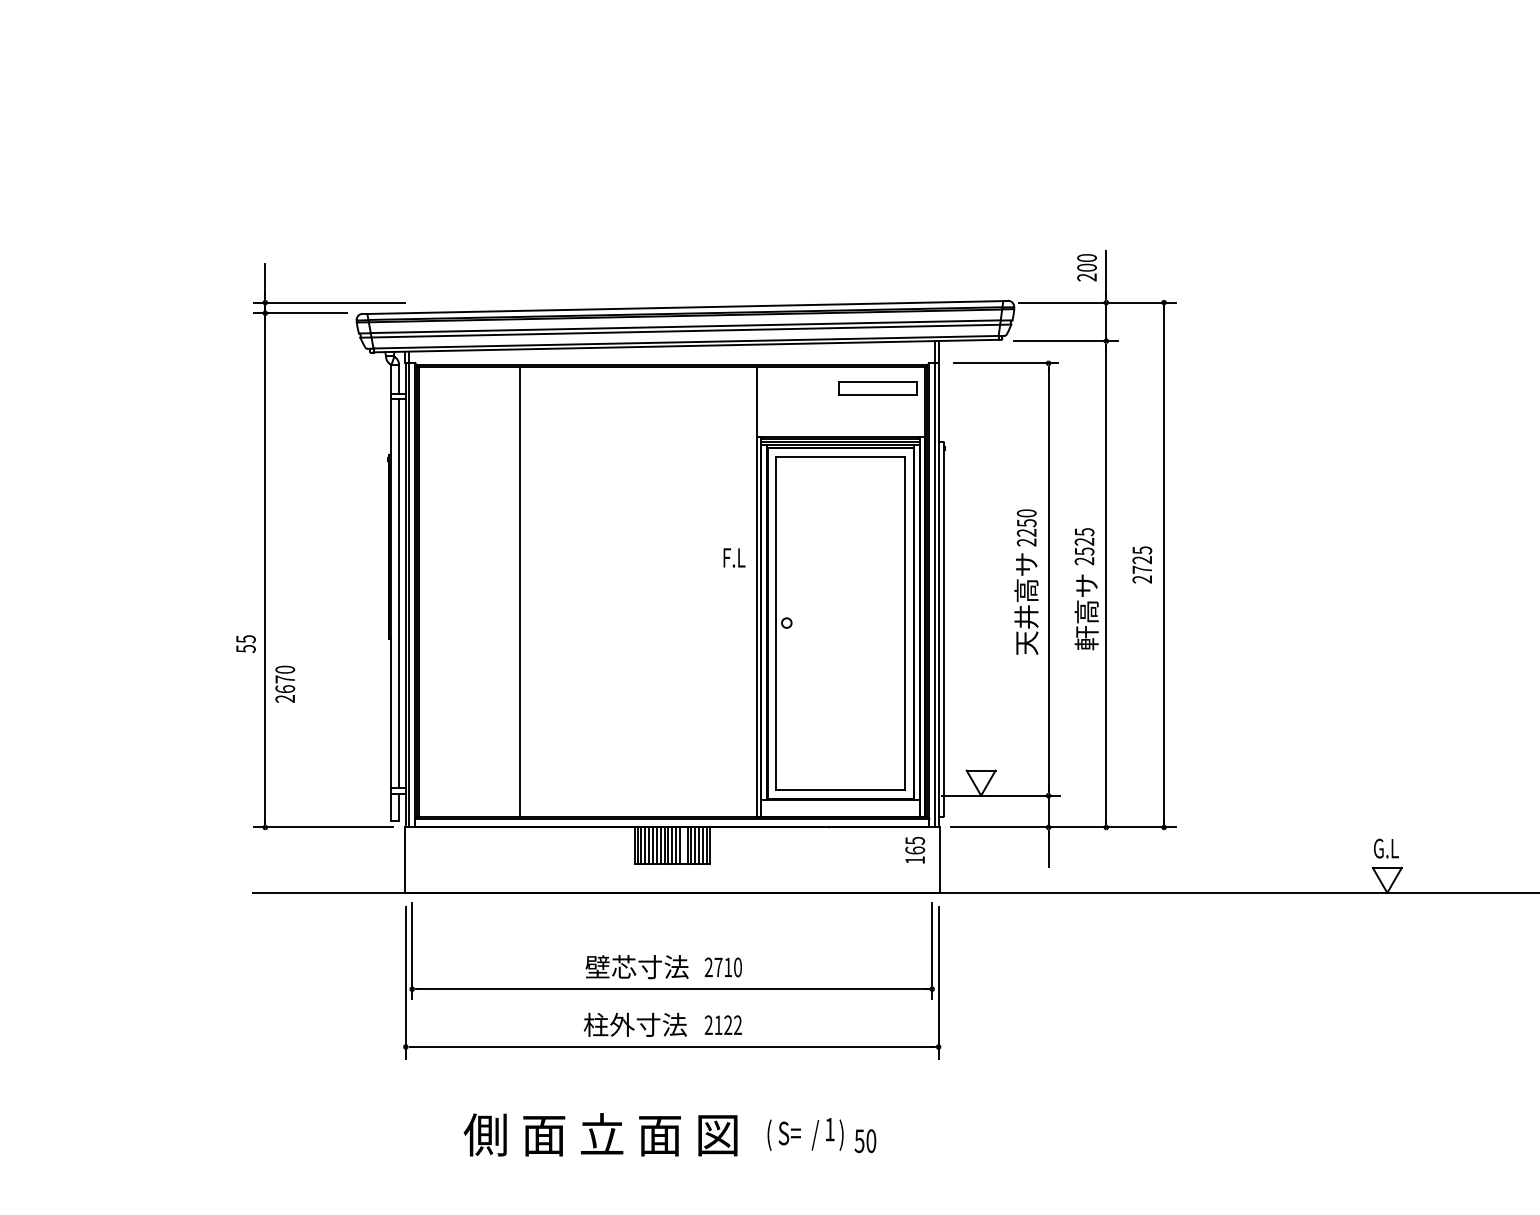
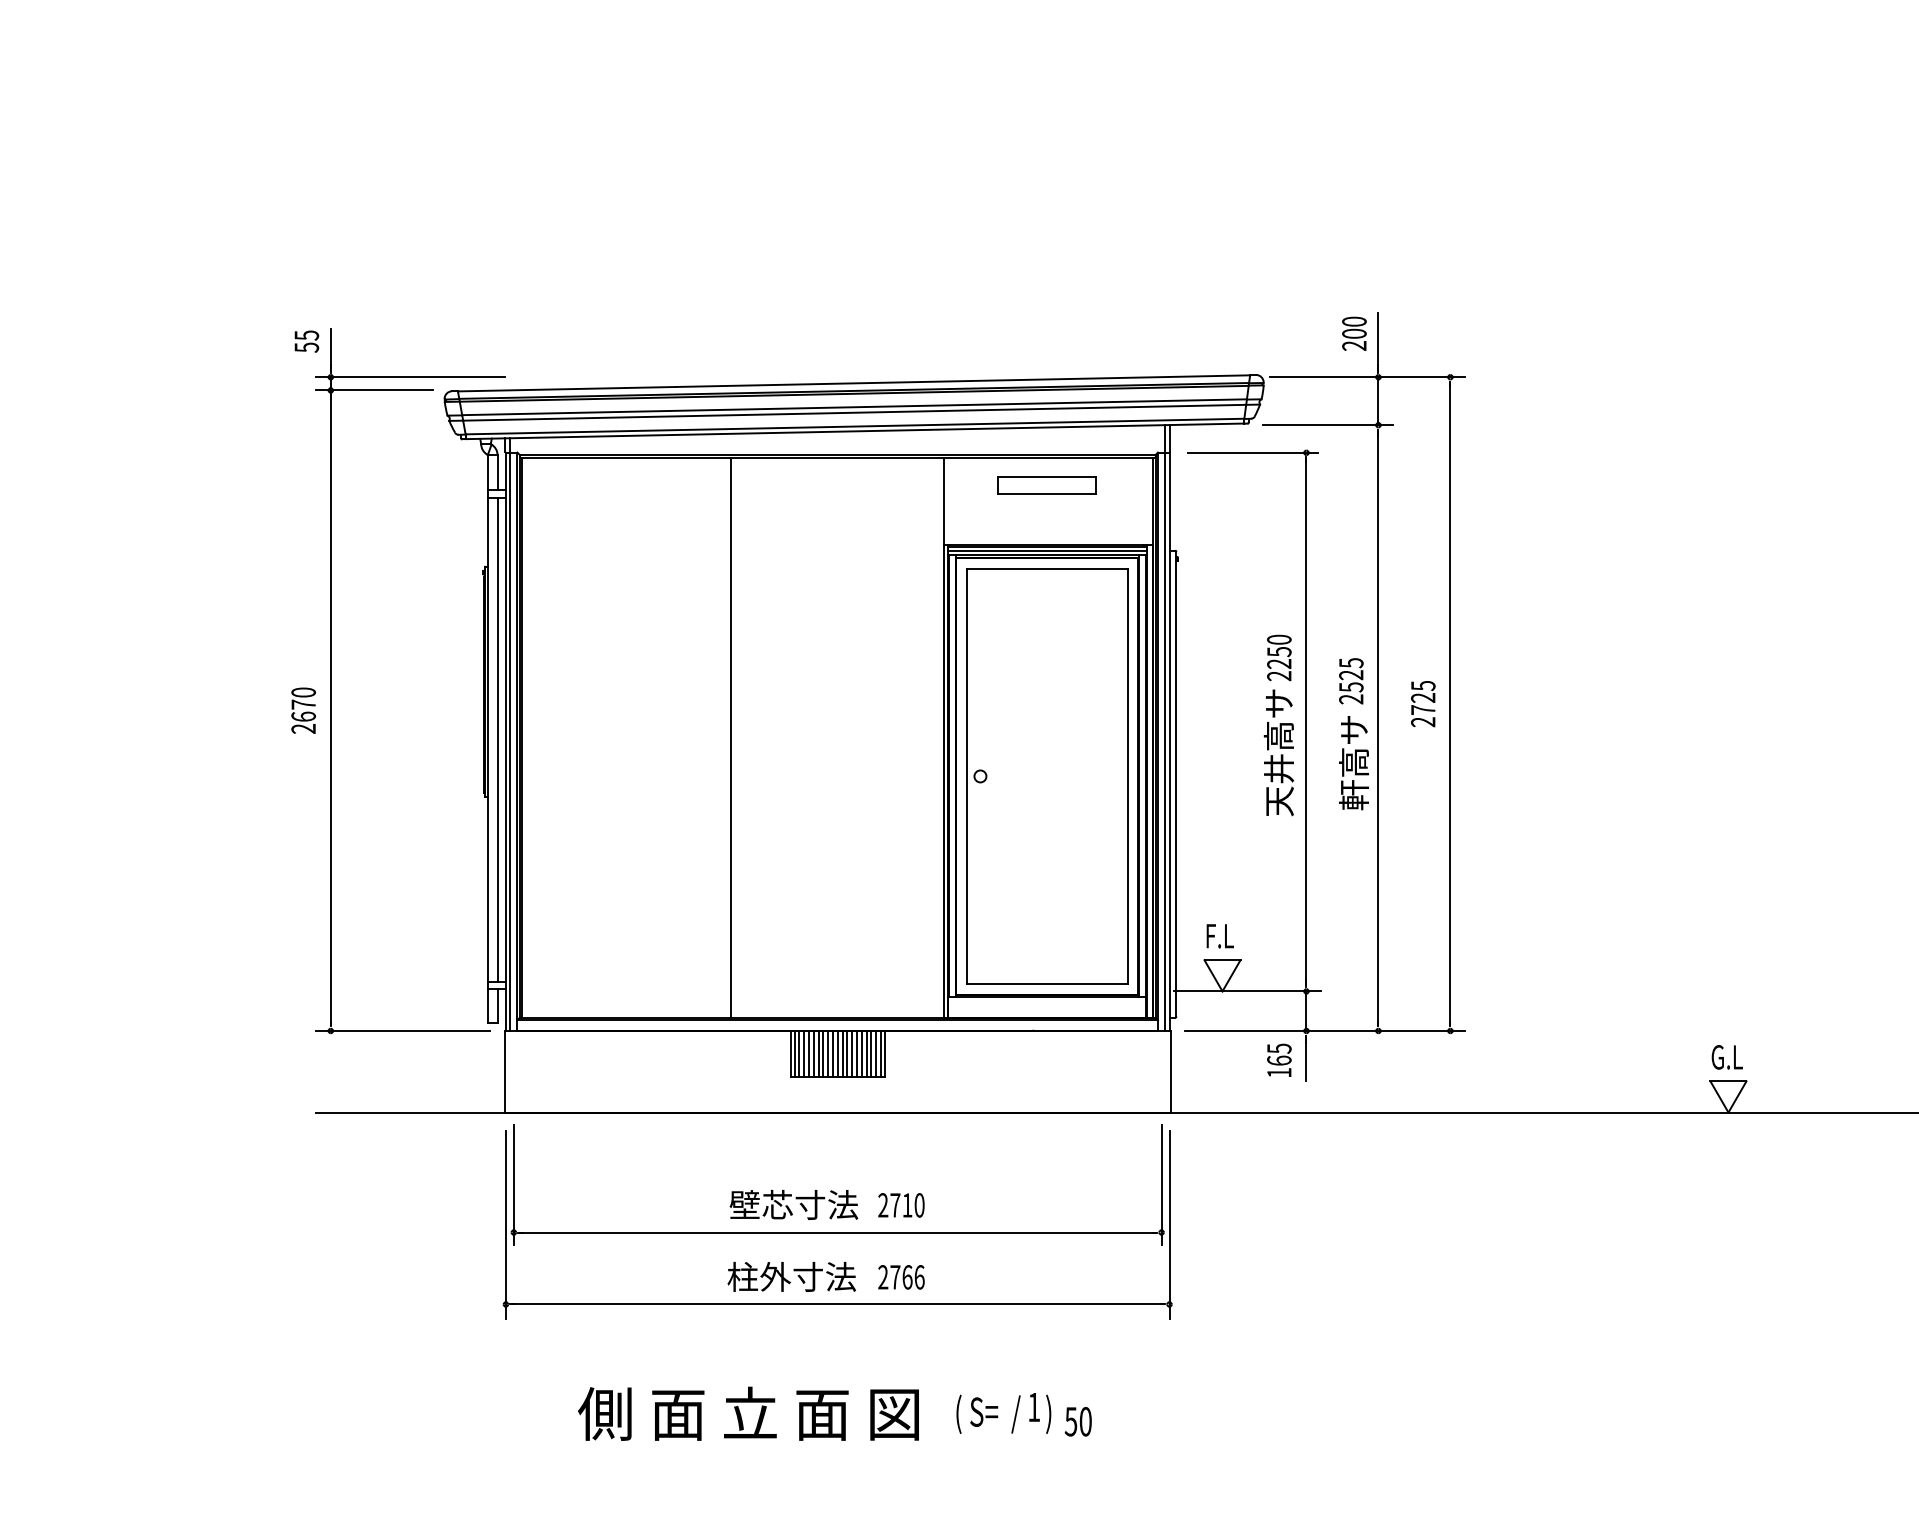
part: (877, 388) -> (1046, 485), moved
text: (733, 558) -> (1219, 936), moved
line: (520, 591) -> (731, 737), moved
text: (245, 644) -> (306, 341), moved
text: (285, 684) -> (303, 710), moved
line: (684, 845) -> (852, 1053), added
text: (915, 849) -> (1279, 1059), moved
text: (728, 1025) -> (907, 1277), 2122 -> 2766

